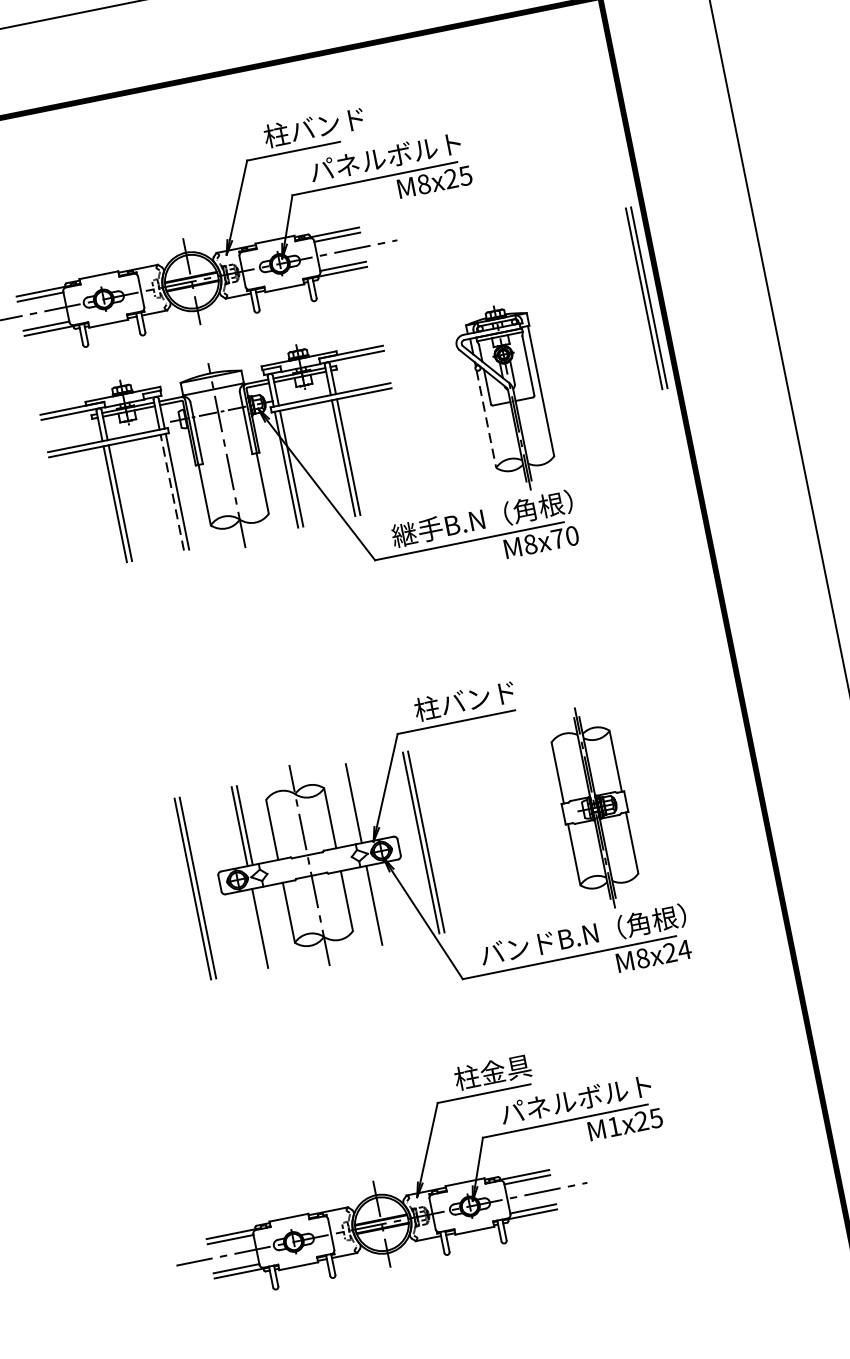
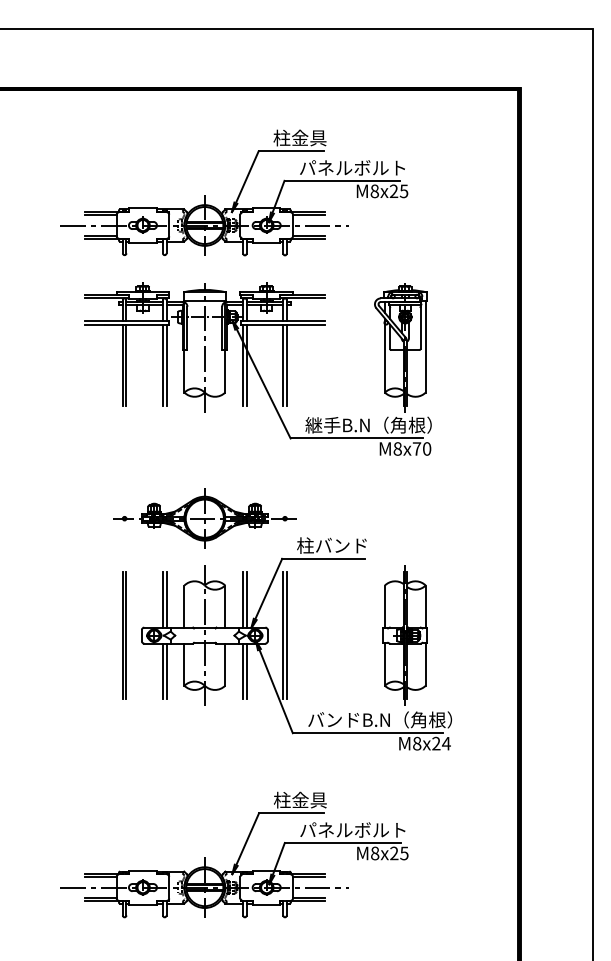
text: (326, 124) -> (317, 137), 柱バンド -> 柱金具
line: (645, 298) -> (508, 298), removed
line: (485, 419) -> (384, 358), dashed -> solid
line: (171, 493) -> (162, 365), dashed -> solid
part: (275, 698) -> (204, 518), added
line: (358, 802) -> (246, 599), added
line: (379, 904) -> (246, 671), added
line: (265, 927) -> (166, 671), added
text: (615, 1126) -> (375, 853), M1x25 -> M8x25

